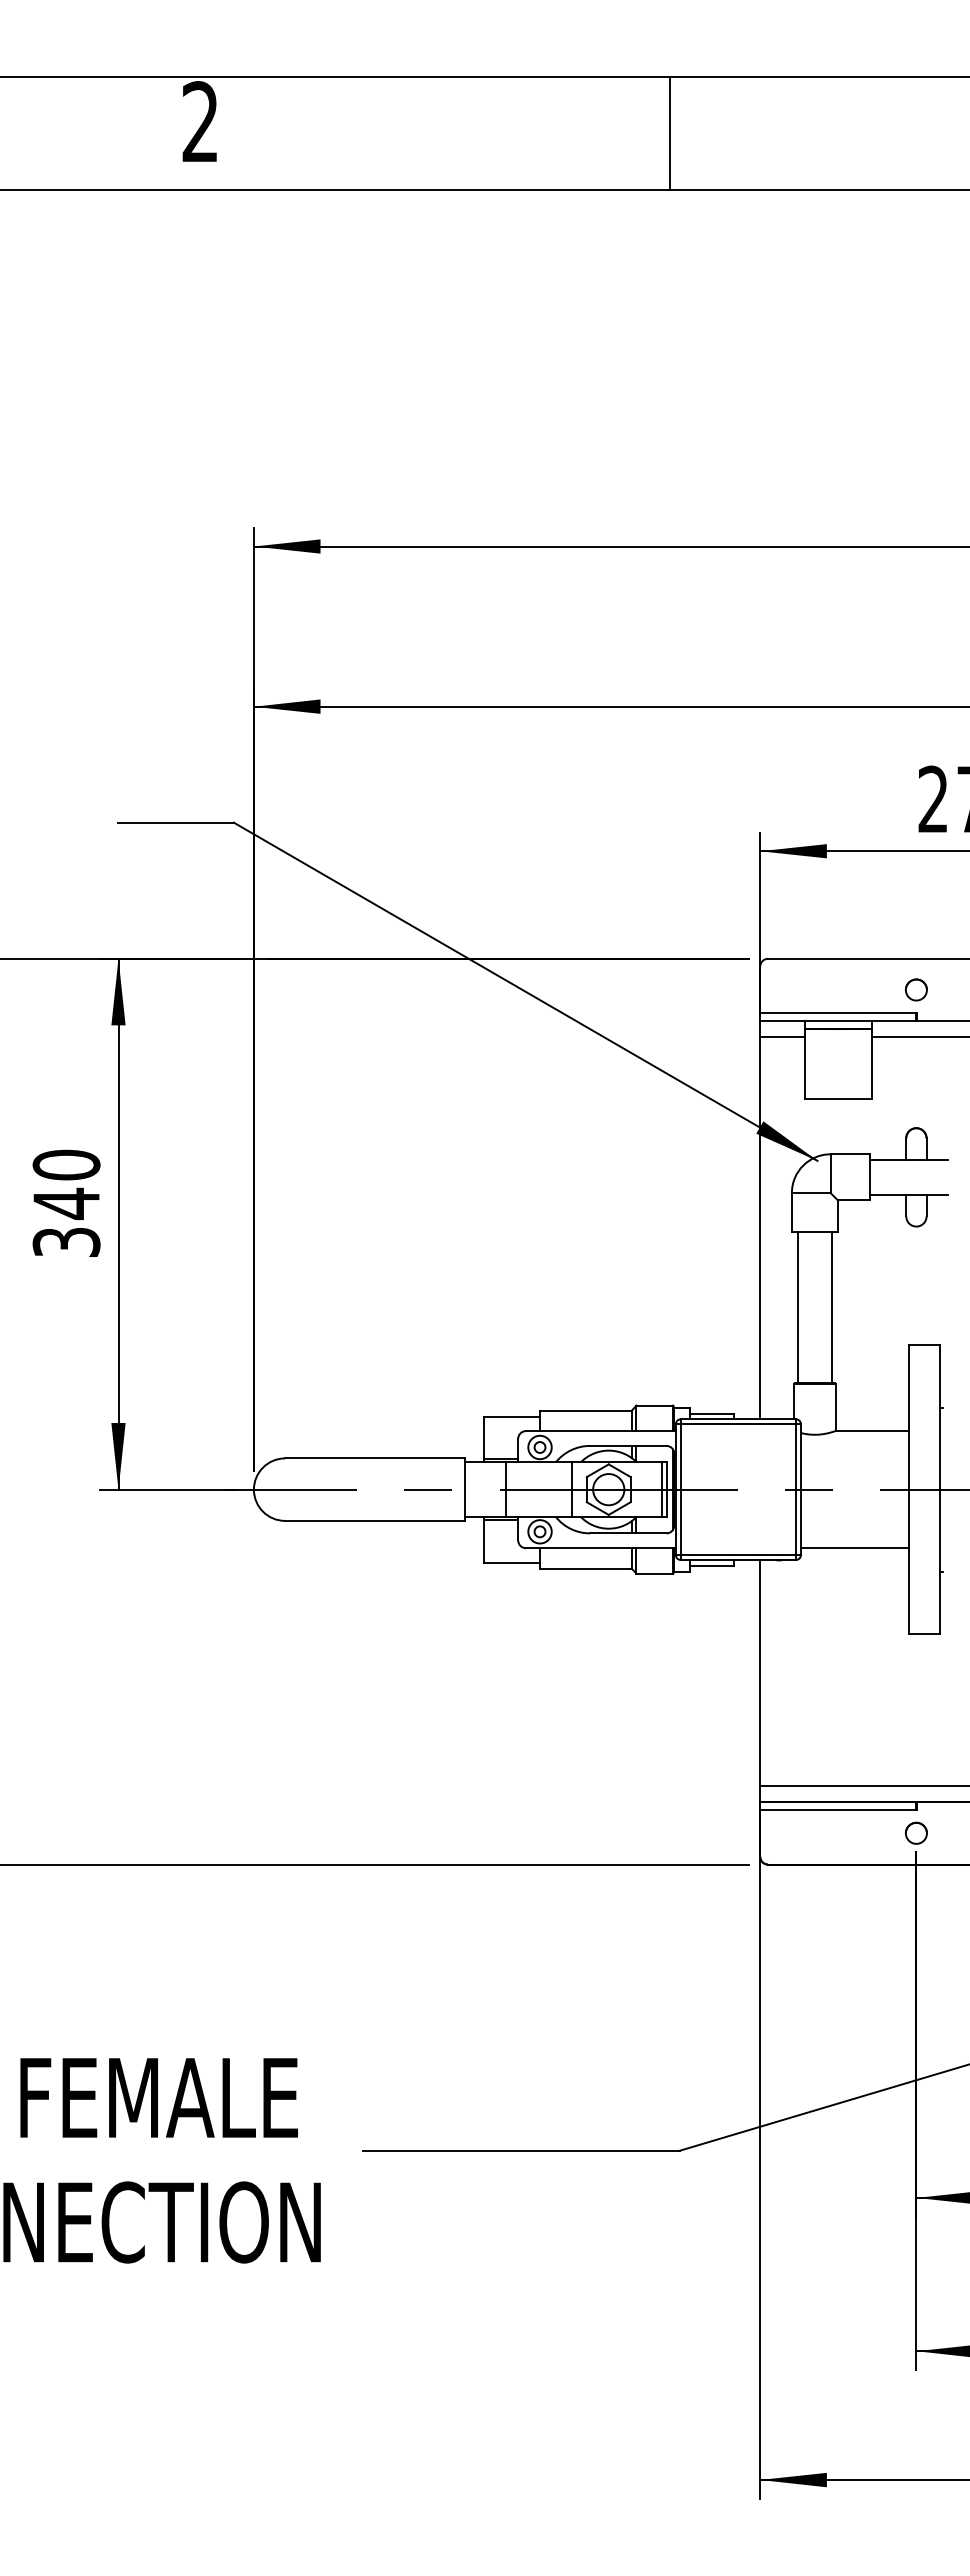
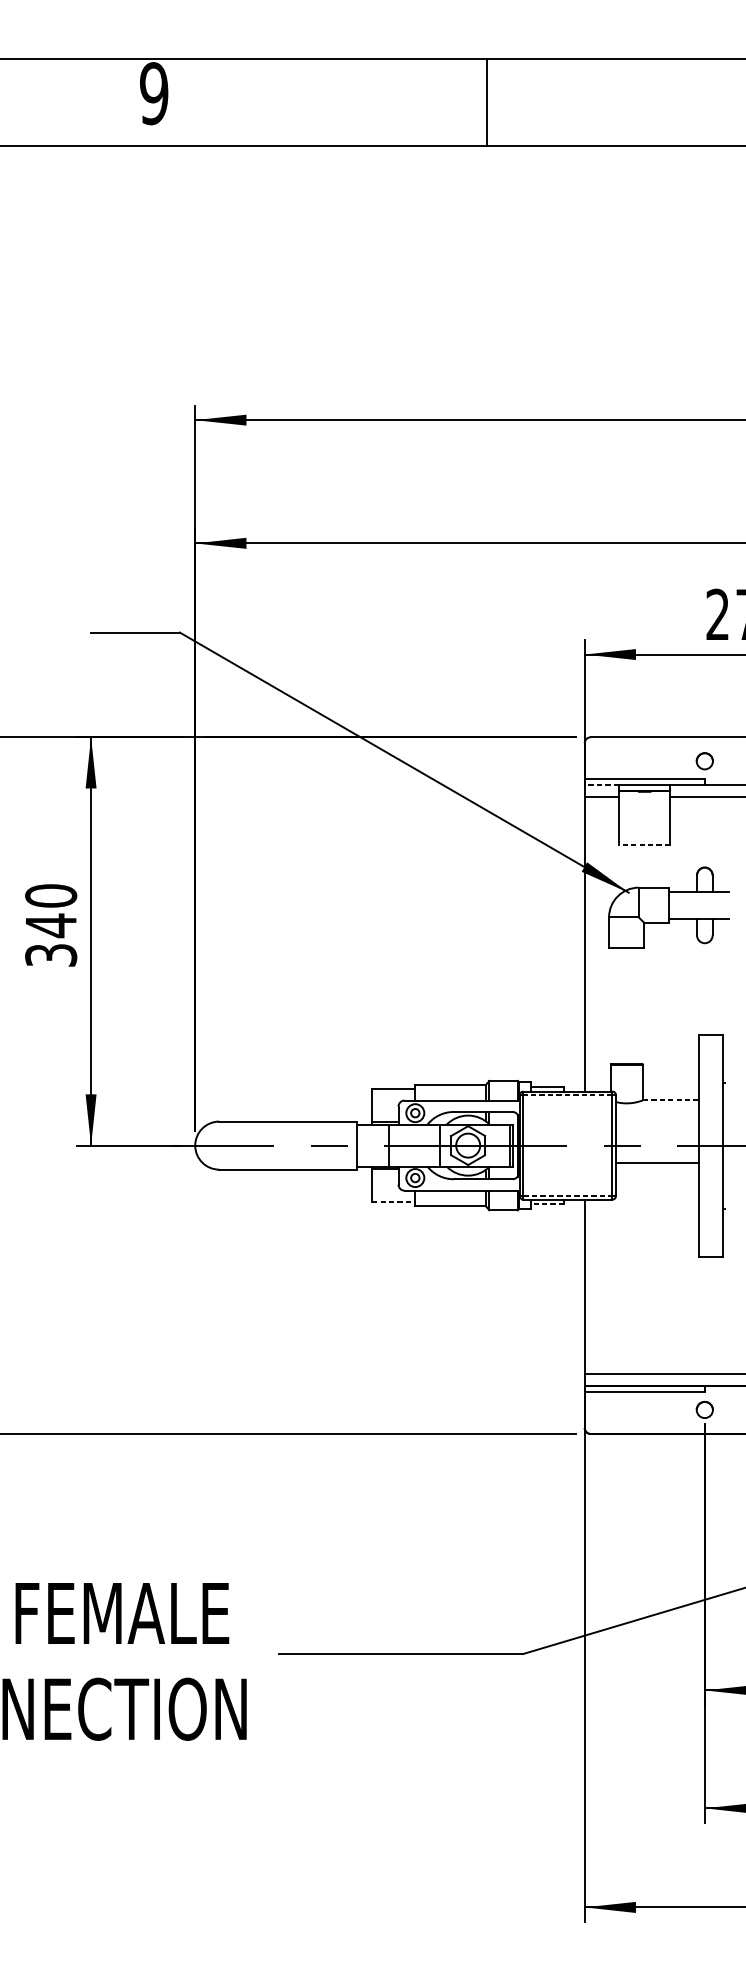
text: (200, 122) -> (154, 93), 2 -> 9
line: (670, 133) -> (487, 102), moved
line: (782, 1021) -> (601, 785), solid -> dashed
line: (837, 1099) -> (644, 845), solid -> dashed
line: (797, 1307) -> (613, 1005), removed
line: (832, 1307) -> (640, 1005), removed
line: (738, 1424) -> (567, 1095), solid -> dashed
line: (871, 1430) -> (670, 1100), solid -> dashed
line: (854, 1548) -> (657, 1163), moved
line: (738, 1555) -> (567, 1196), solid -> dashed
line: (512, 1562) -> (394, 1201), solid -> dashed
line: (711, 1565) -> (547, 1203), solid -> dashed

